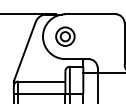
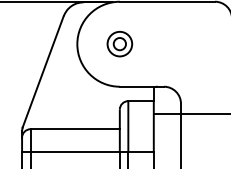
part: (65, 36) -> (120, 43), size x0.7

